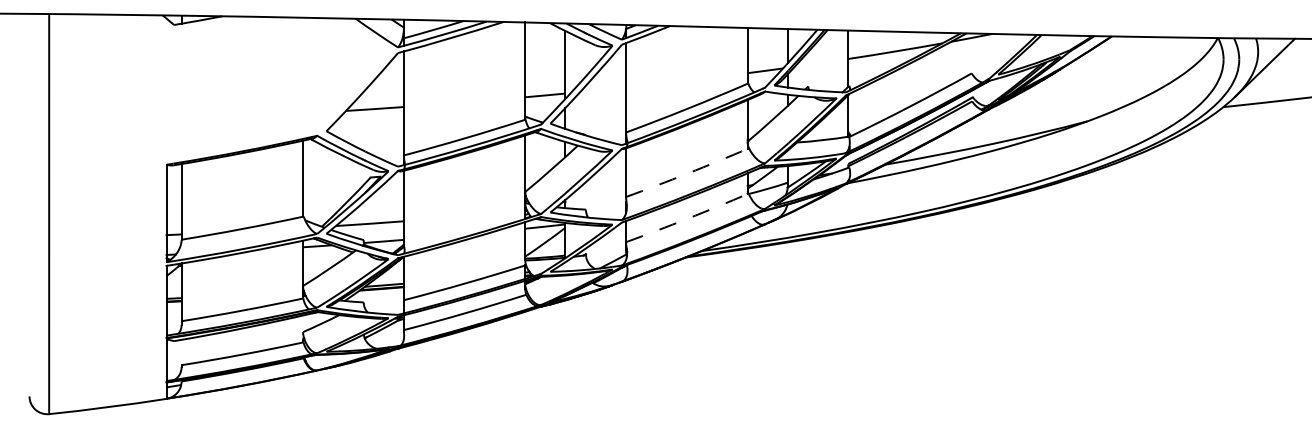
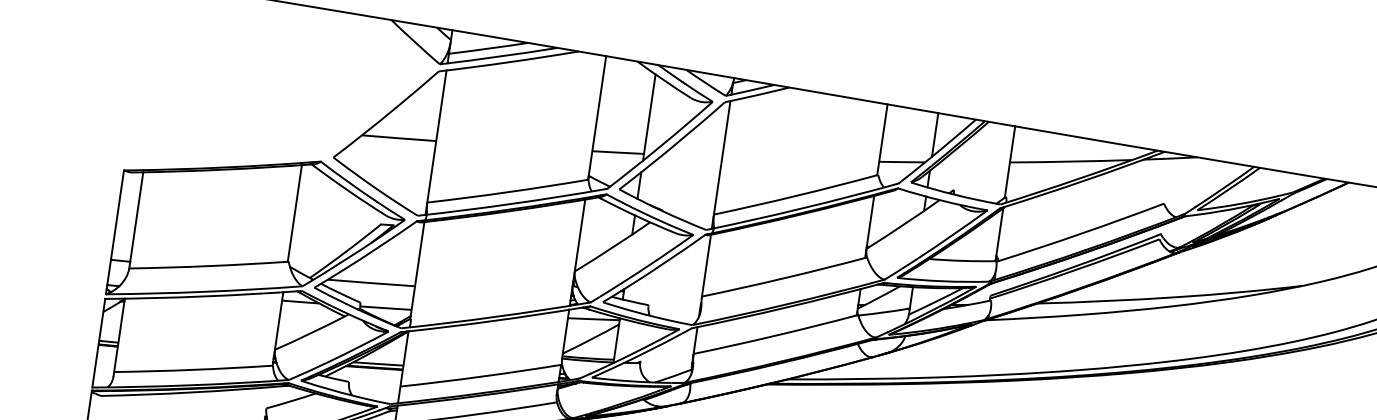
arc: (687, 173) -> (784, 278), dashed -> solid
arc: (687, 218) -> (775, 335), dashed -> solid

